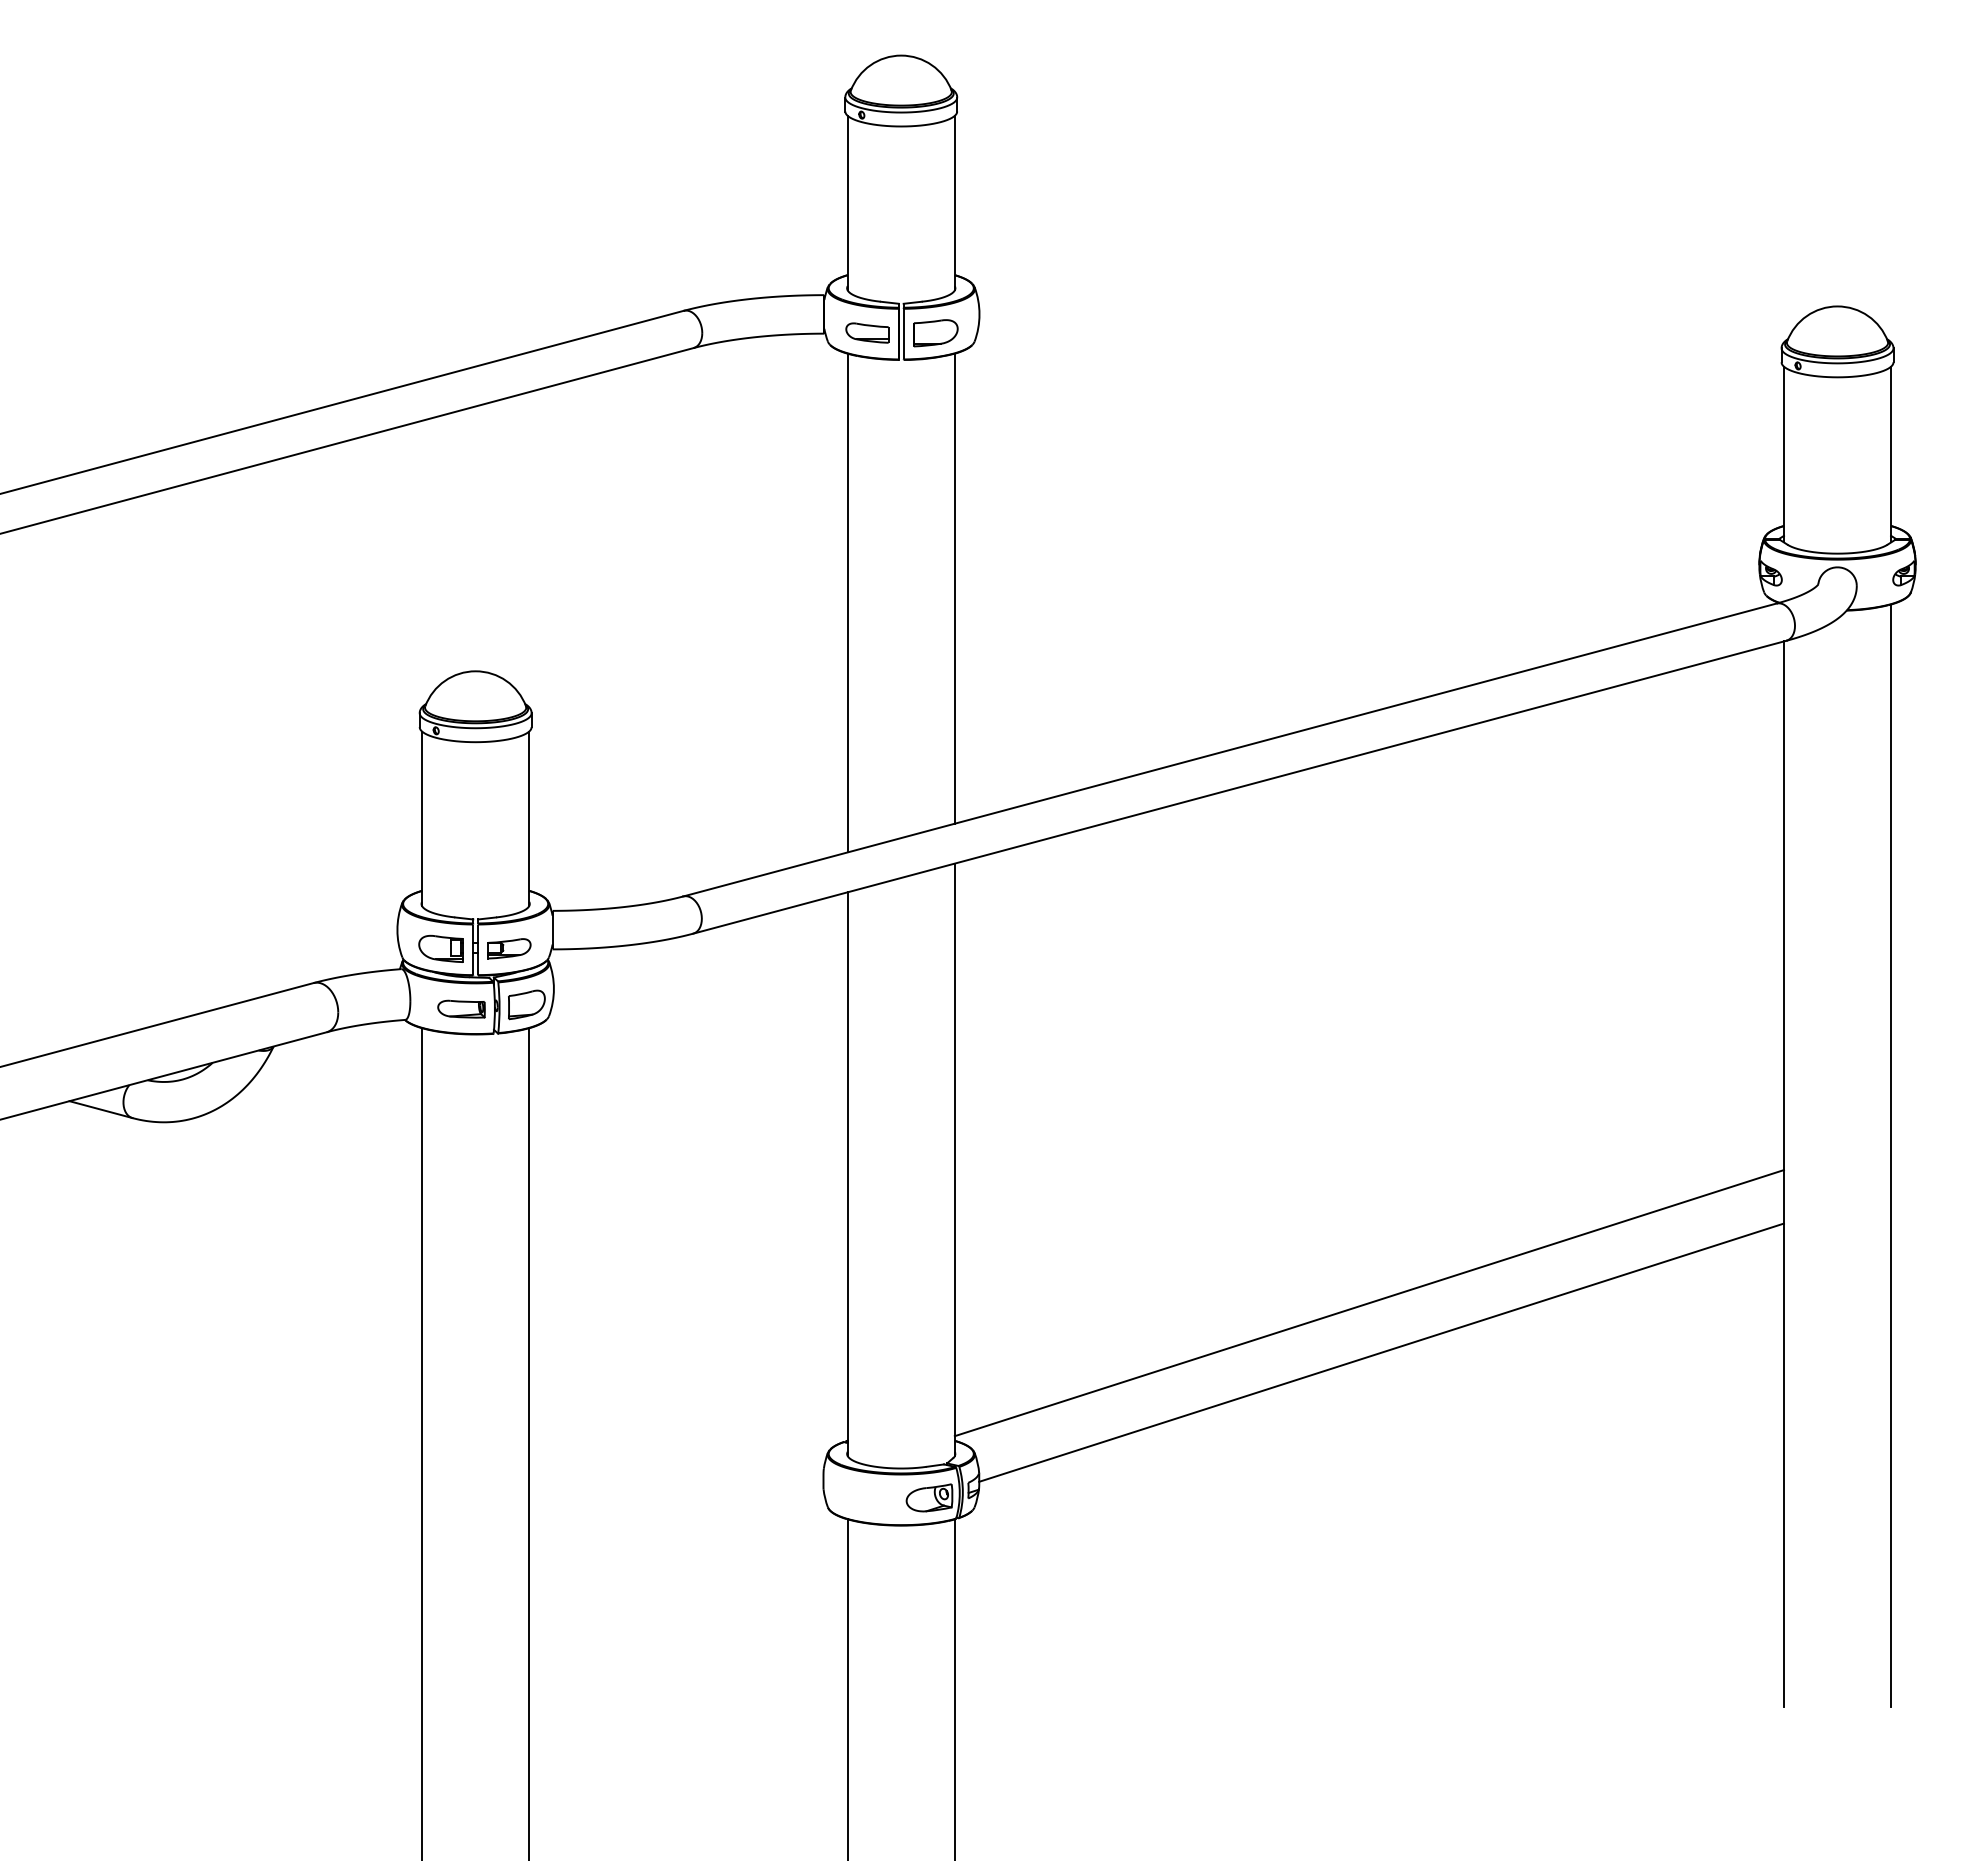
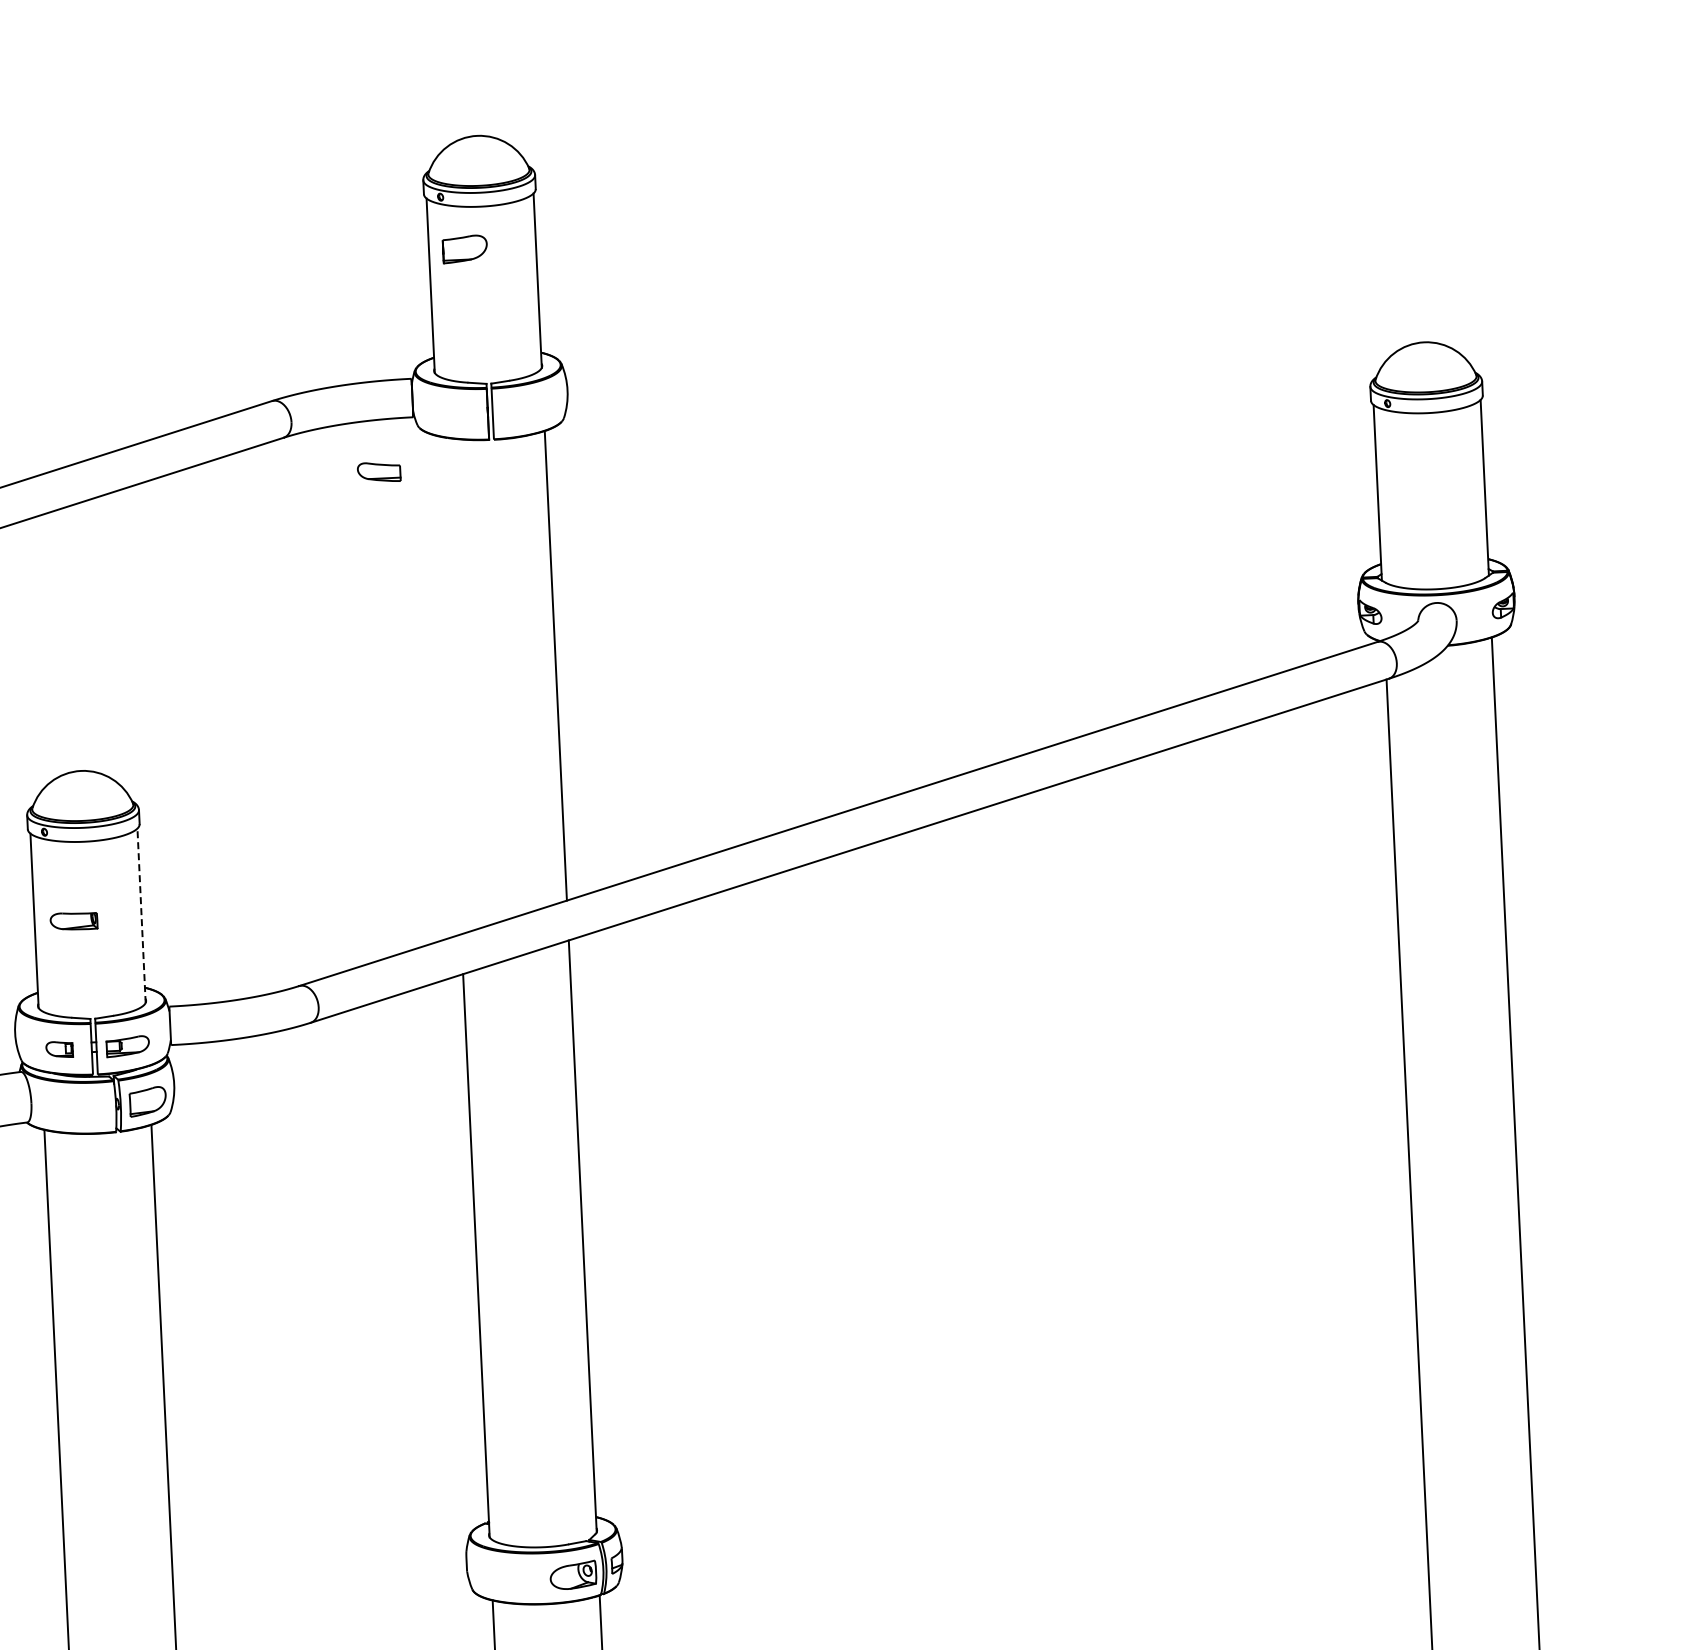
part: (867, 332) -> (379, 471), moved
part: (935, 333) -> (464, 249), moved
line: (847, 602) -> (449, 684), removed
line: (529, 818) -> (141, 915), solid -> dashed
part: (440, 948) -> (59, 1049), size x0.6
part: (461, 1008) -> (73, 920), moved
line: (1368, 1303) -> (1002, 1360), removed
line: (1381, 1352) -> (1018, 1408), removed

